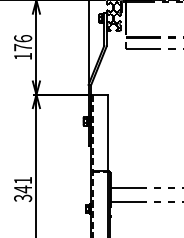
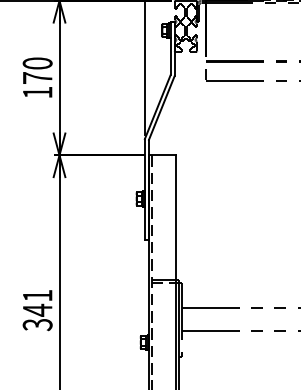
text: (22, 38) -> (36, 63), 176 -> 170

